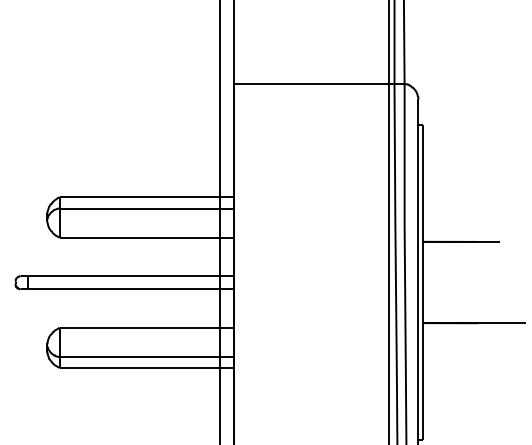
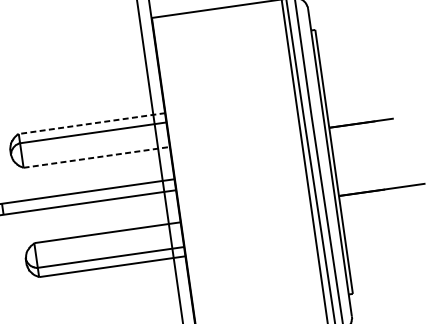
line: (146, 197) -> (91, 123), solid -> dashed
line: (147, 237) -> (97, 157), solid -> dashed

